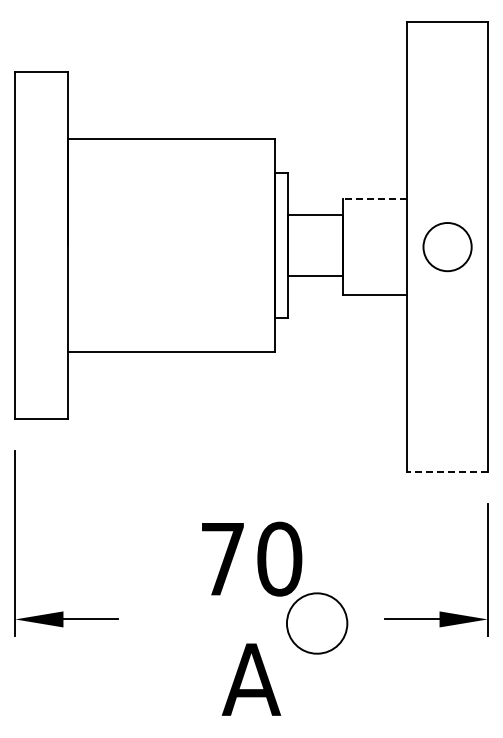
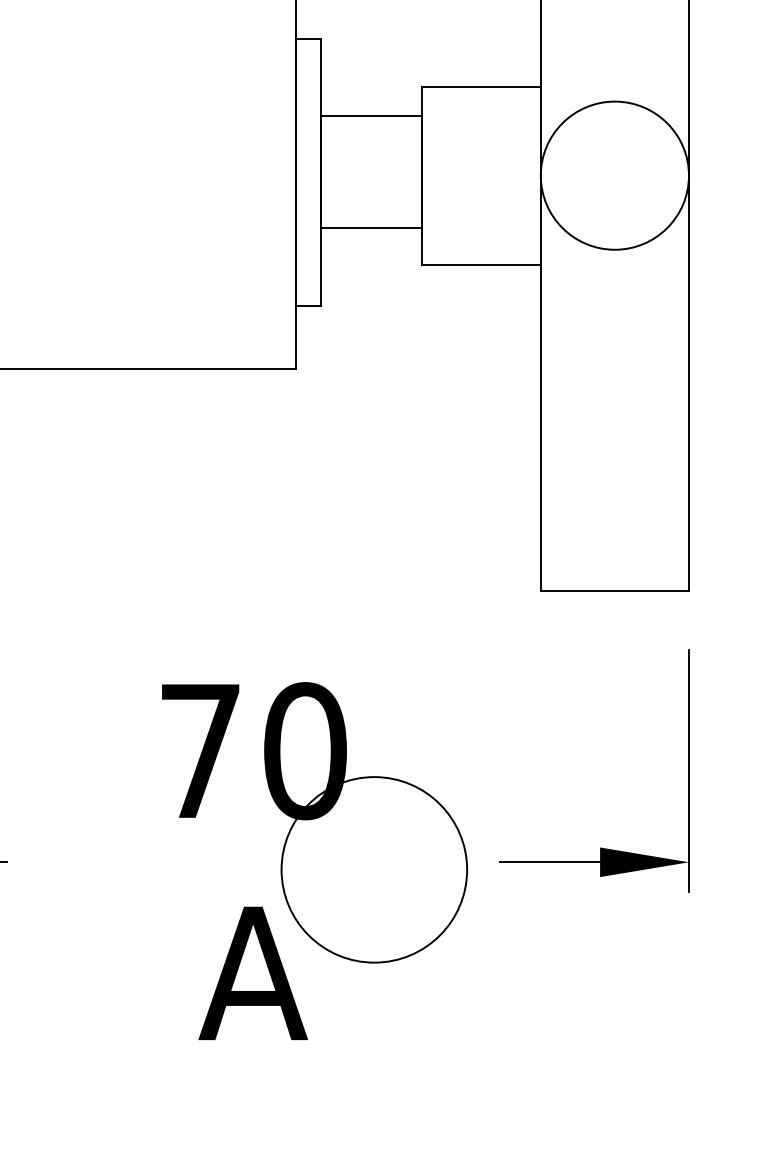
line: (374, 198) -> (480, 86), dashed -> solid
circle: (447, 246) -> (614, 174), size x1.67
line: (447, 472) -> (614, 591), dashed -> solid
circle: (316, 623) -> (373, 869), size x1.67

